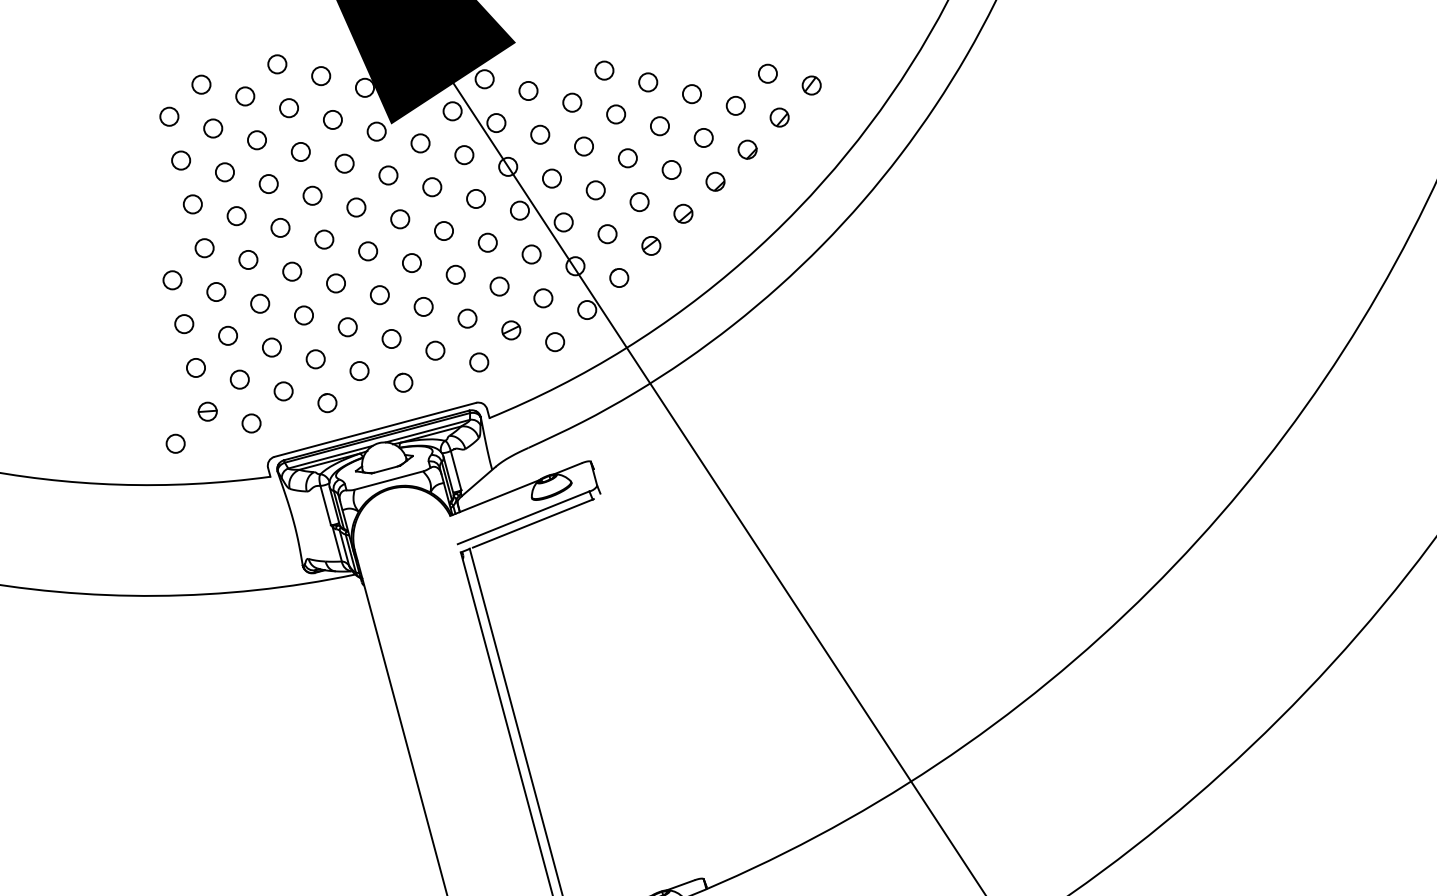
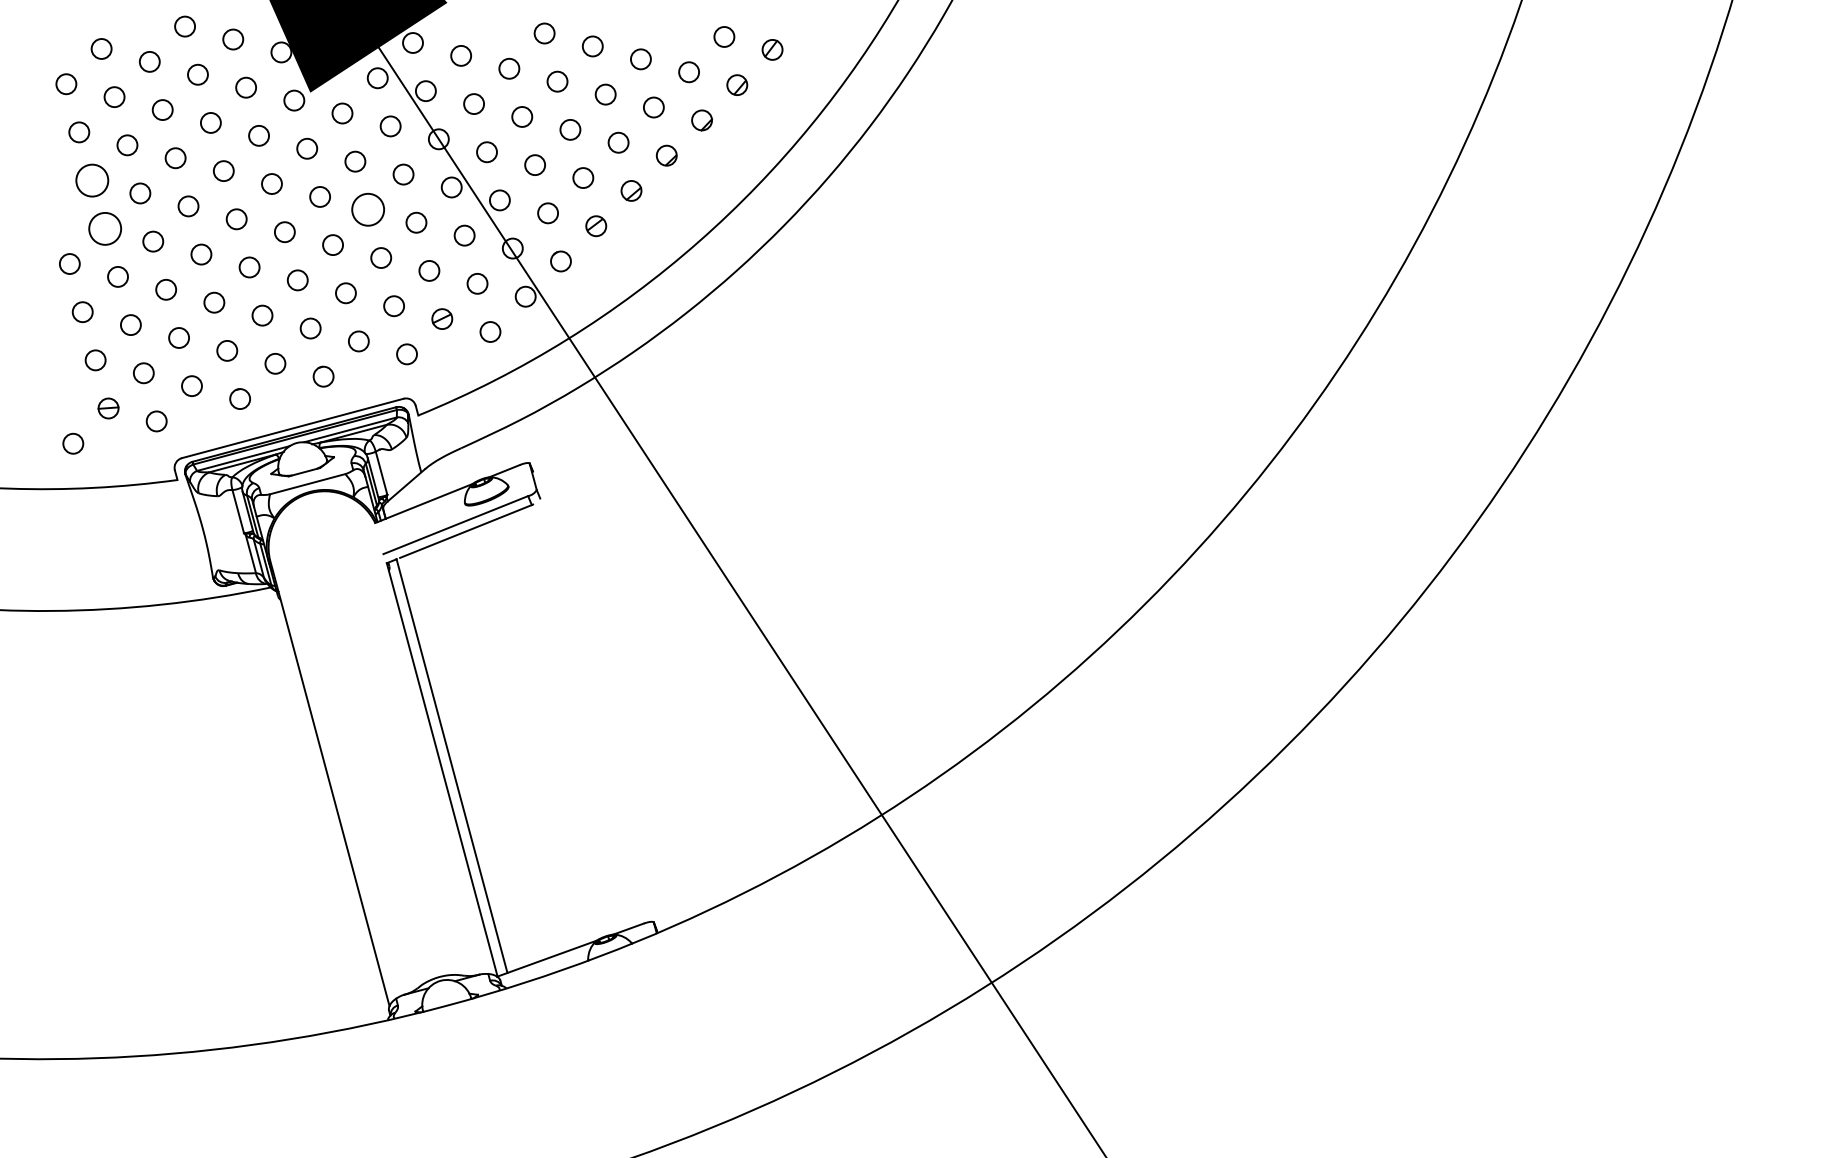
circle: (192, 204) -> (91, 180), size x1.6
circle: (444, 230) -> (368, 209), size x1.6
circle: (204, 247) -> (104, 228), size x1.6

